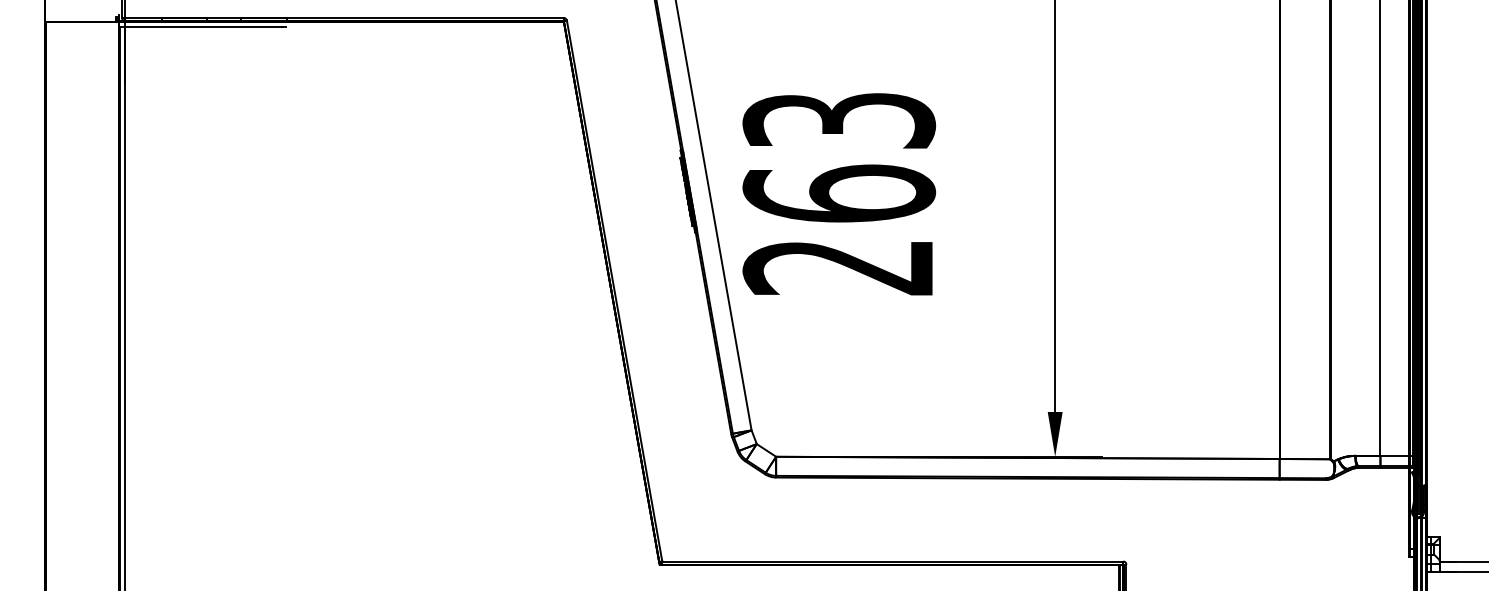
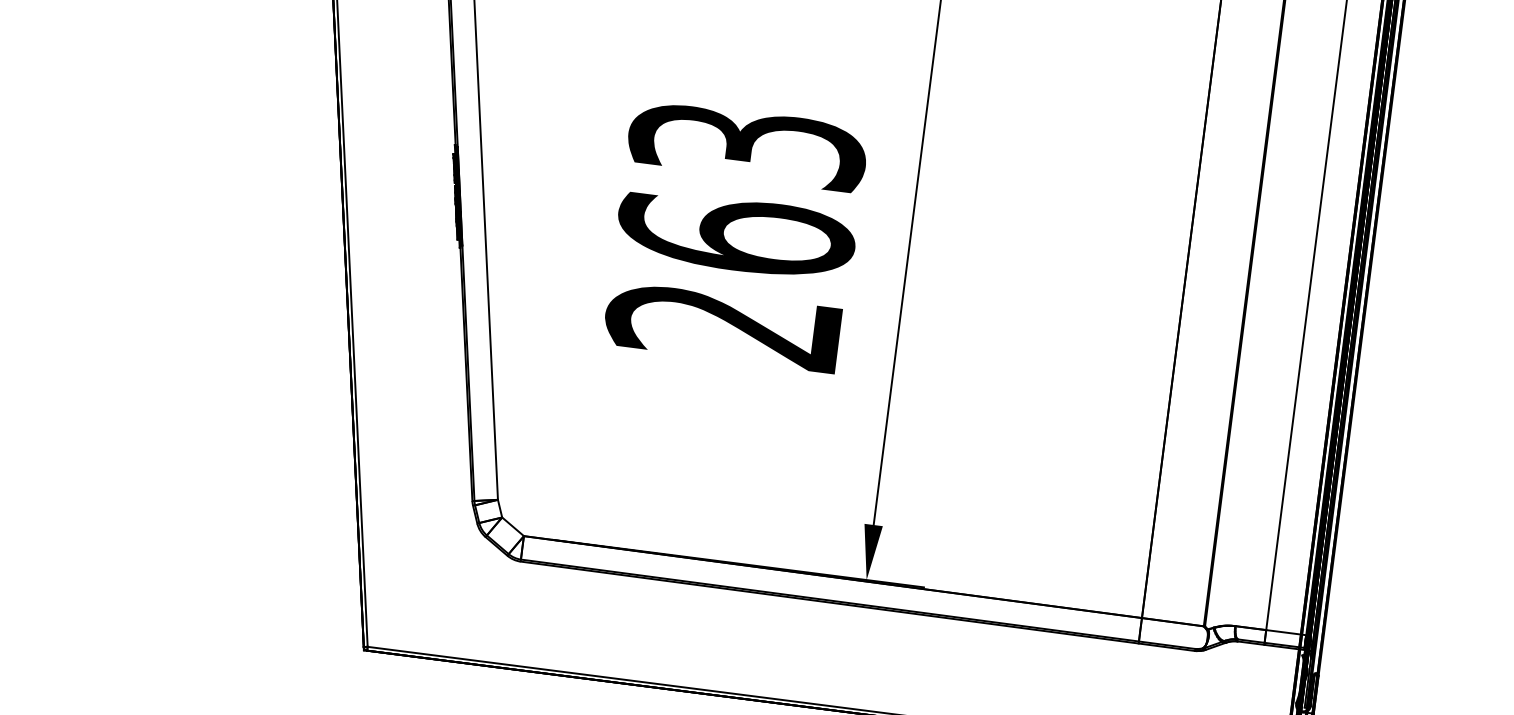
text: (839, 194) -> (736, 235), moved

